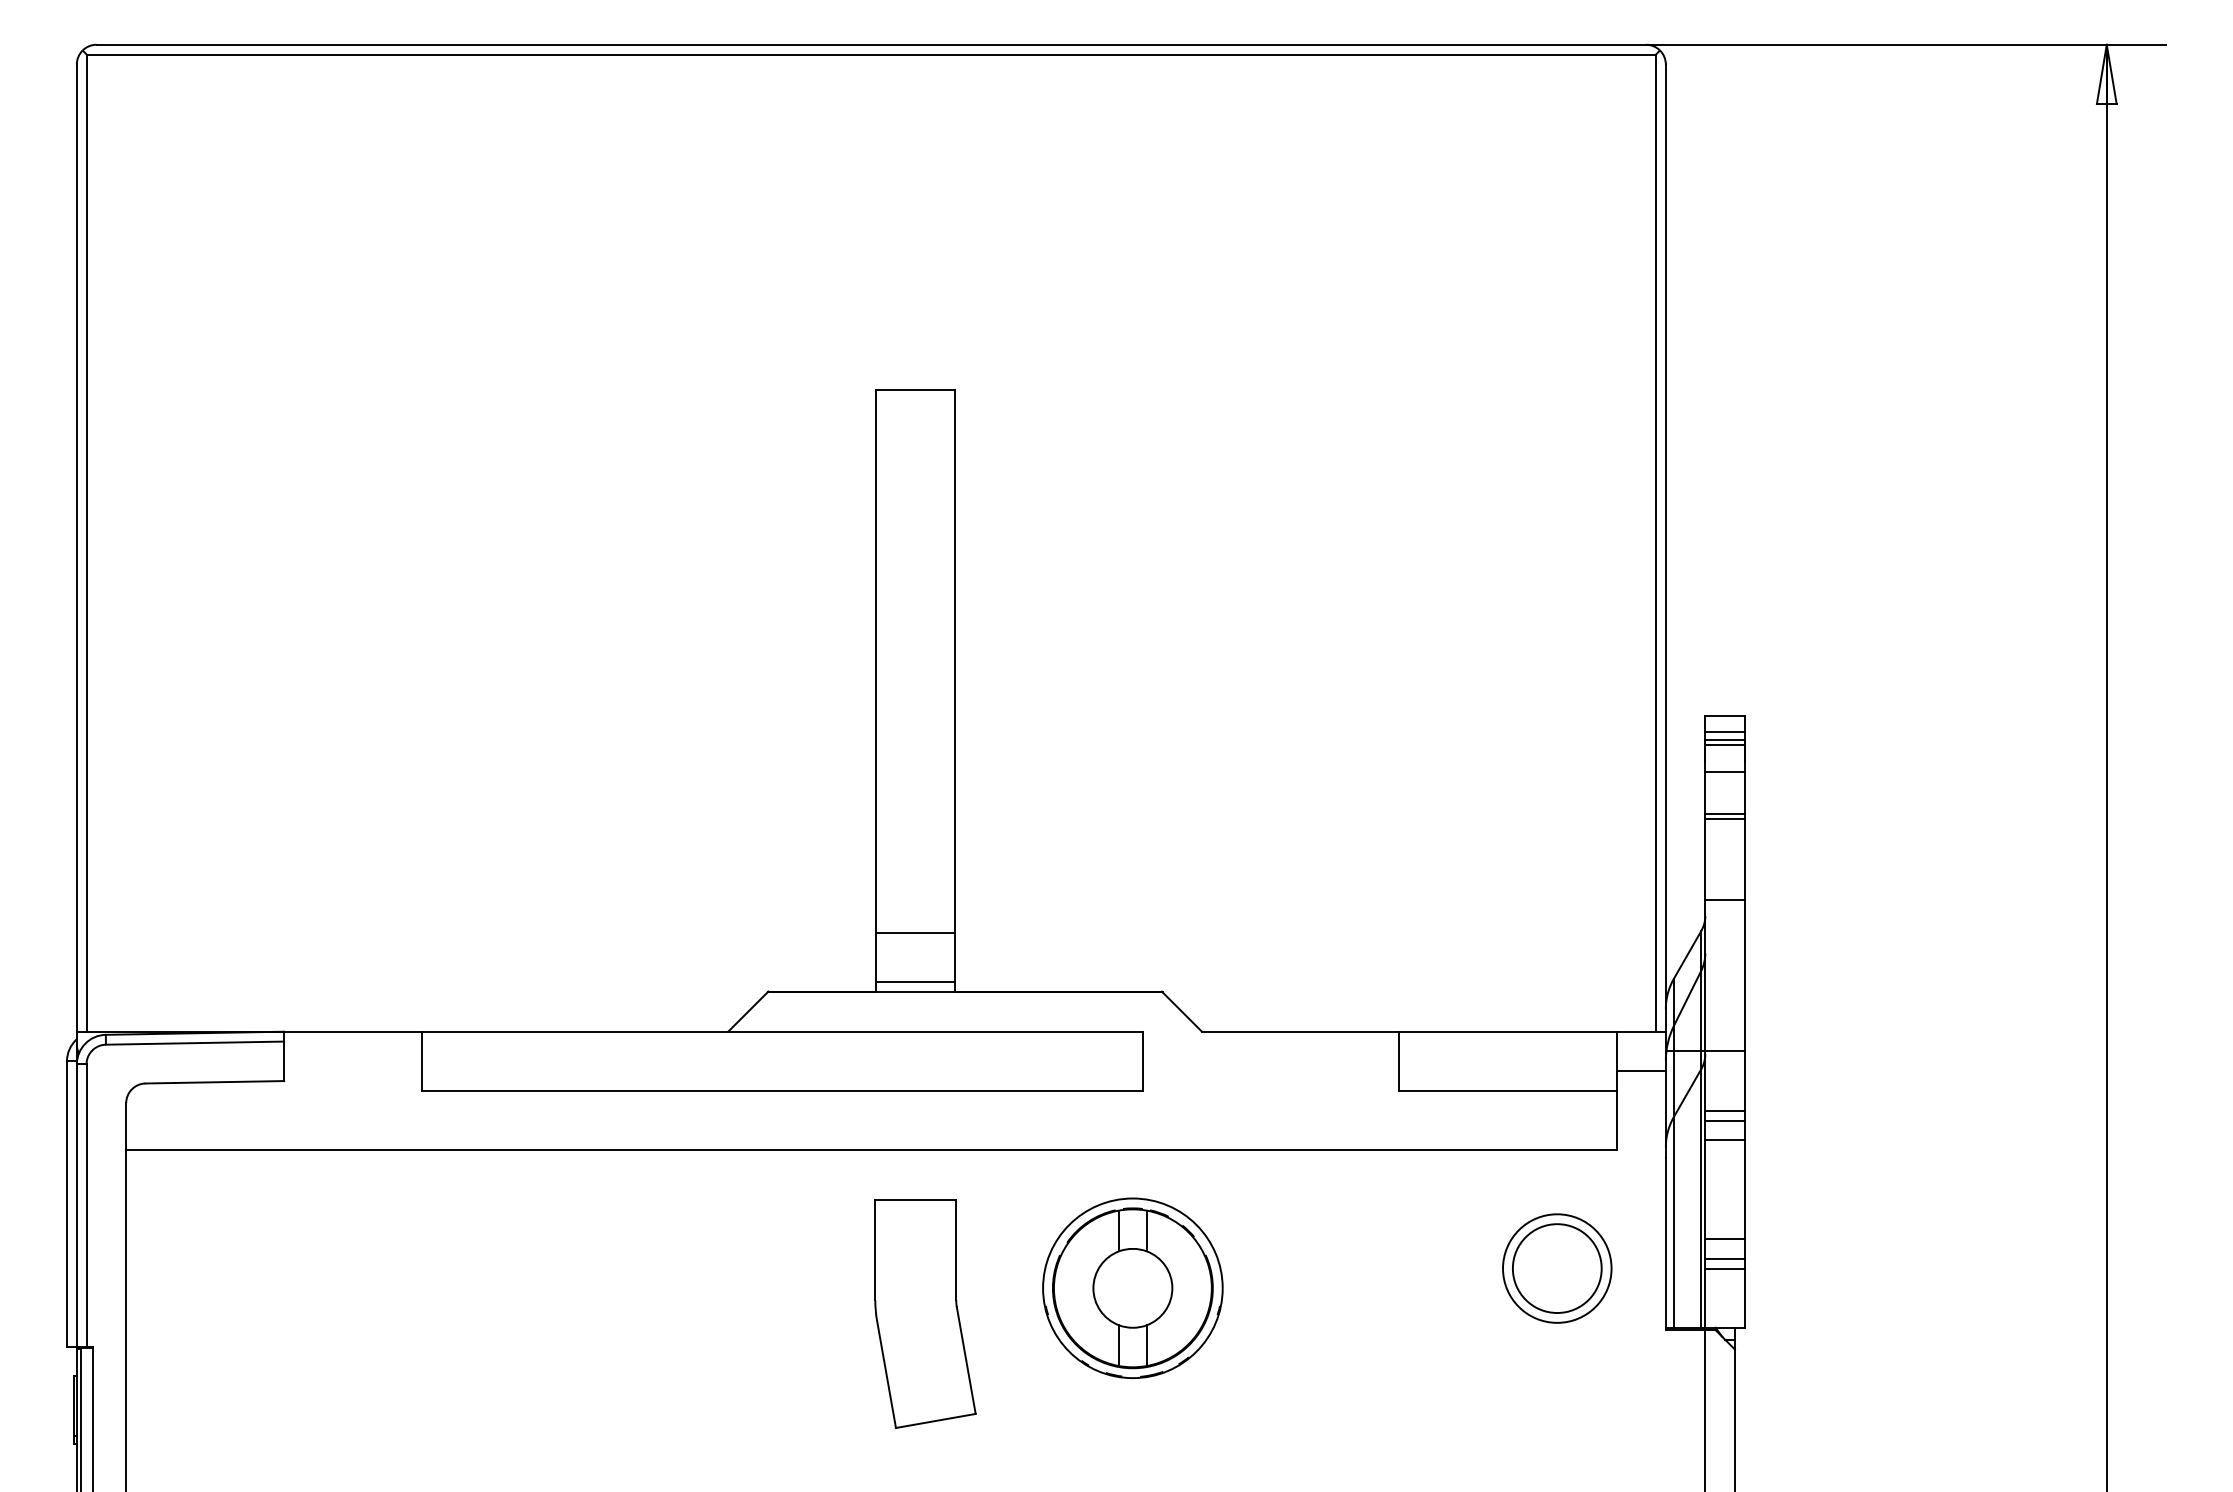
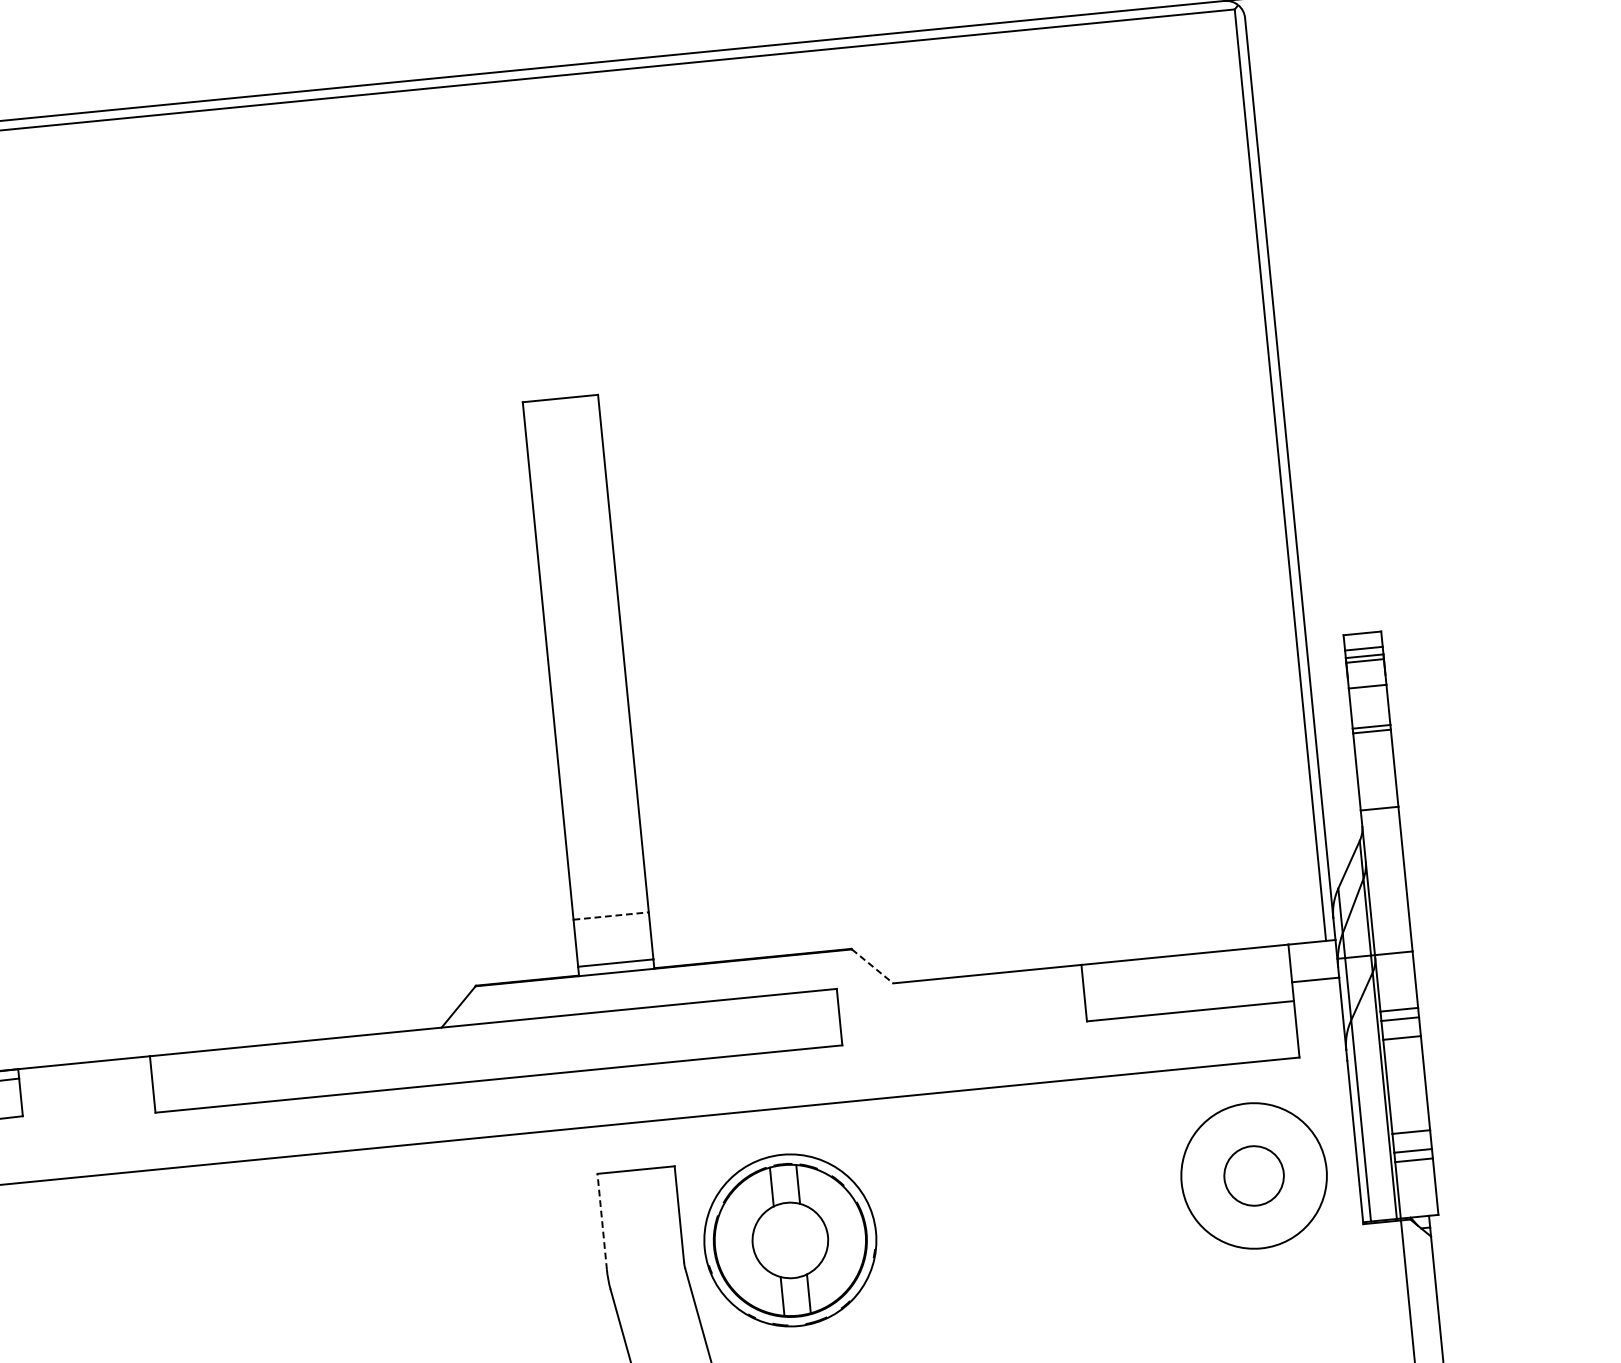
line: (916, 933) -> (611, 916), solid -> dashed
line: (1182, 1011) -> (872, 965), solid -> dashed
line: (875, 1249) -> (602, 1221), solid -> dashed
circle: (1556, 1268) -> (1253, 1175), size x0.7
circle: (1557, 1268) -> (1254, 1175), size x1.4
part: (1132, 1287) -> (789, 1239), moved

